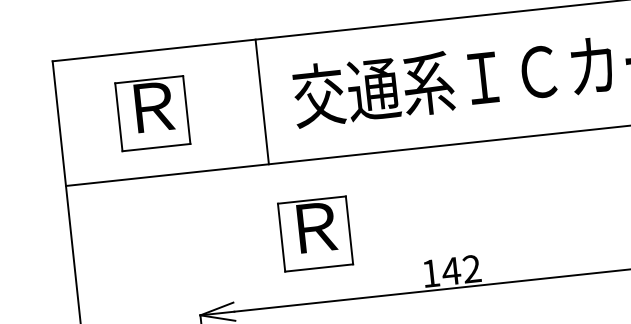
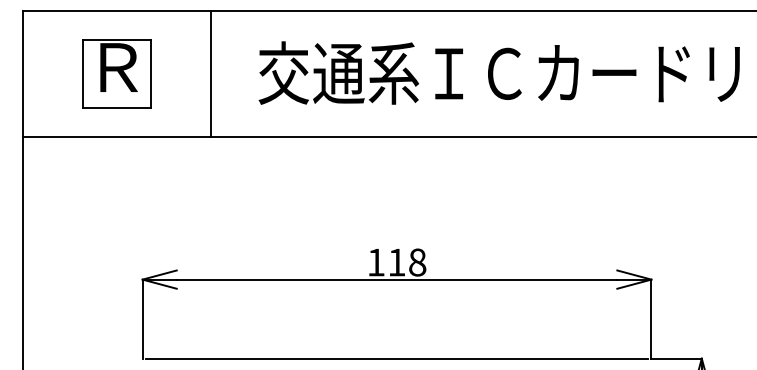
line: (261, 101) -> (210, 73), moved
part: (315, 233) -> (265, 210), removed
text: (460, 270) -> (406, 262), 142 -> 118

